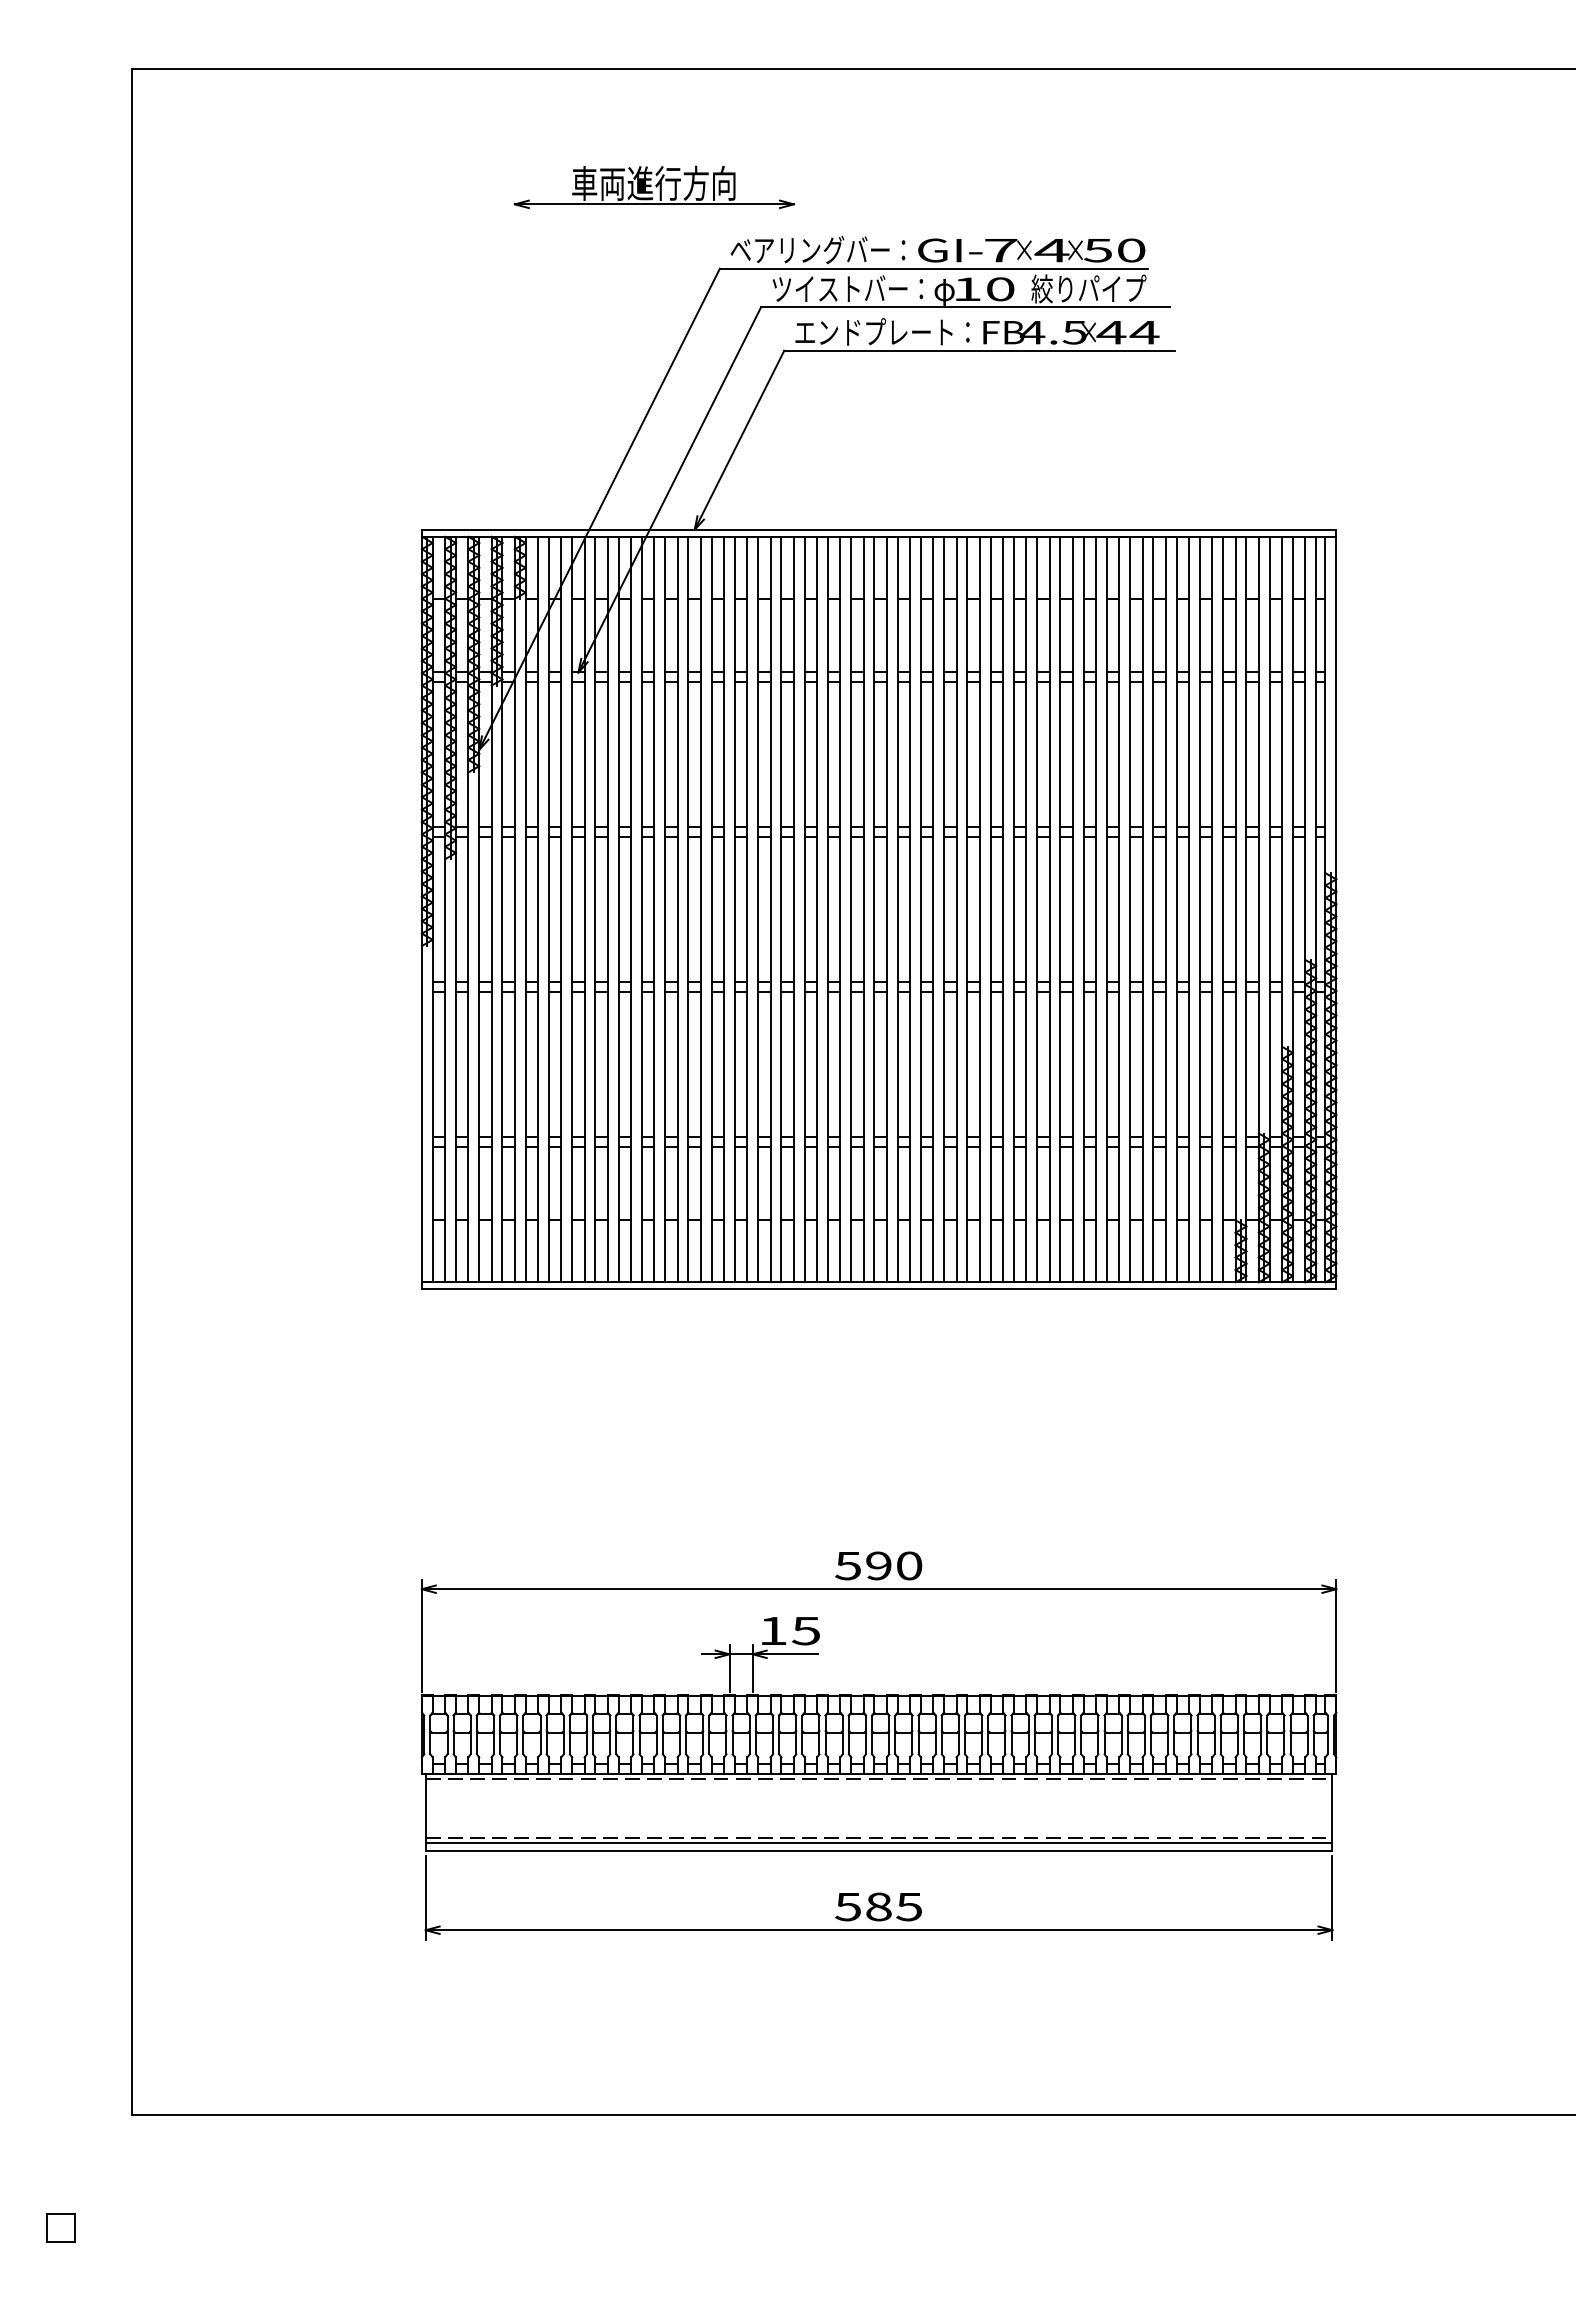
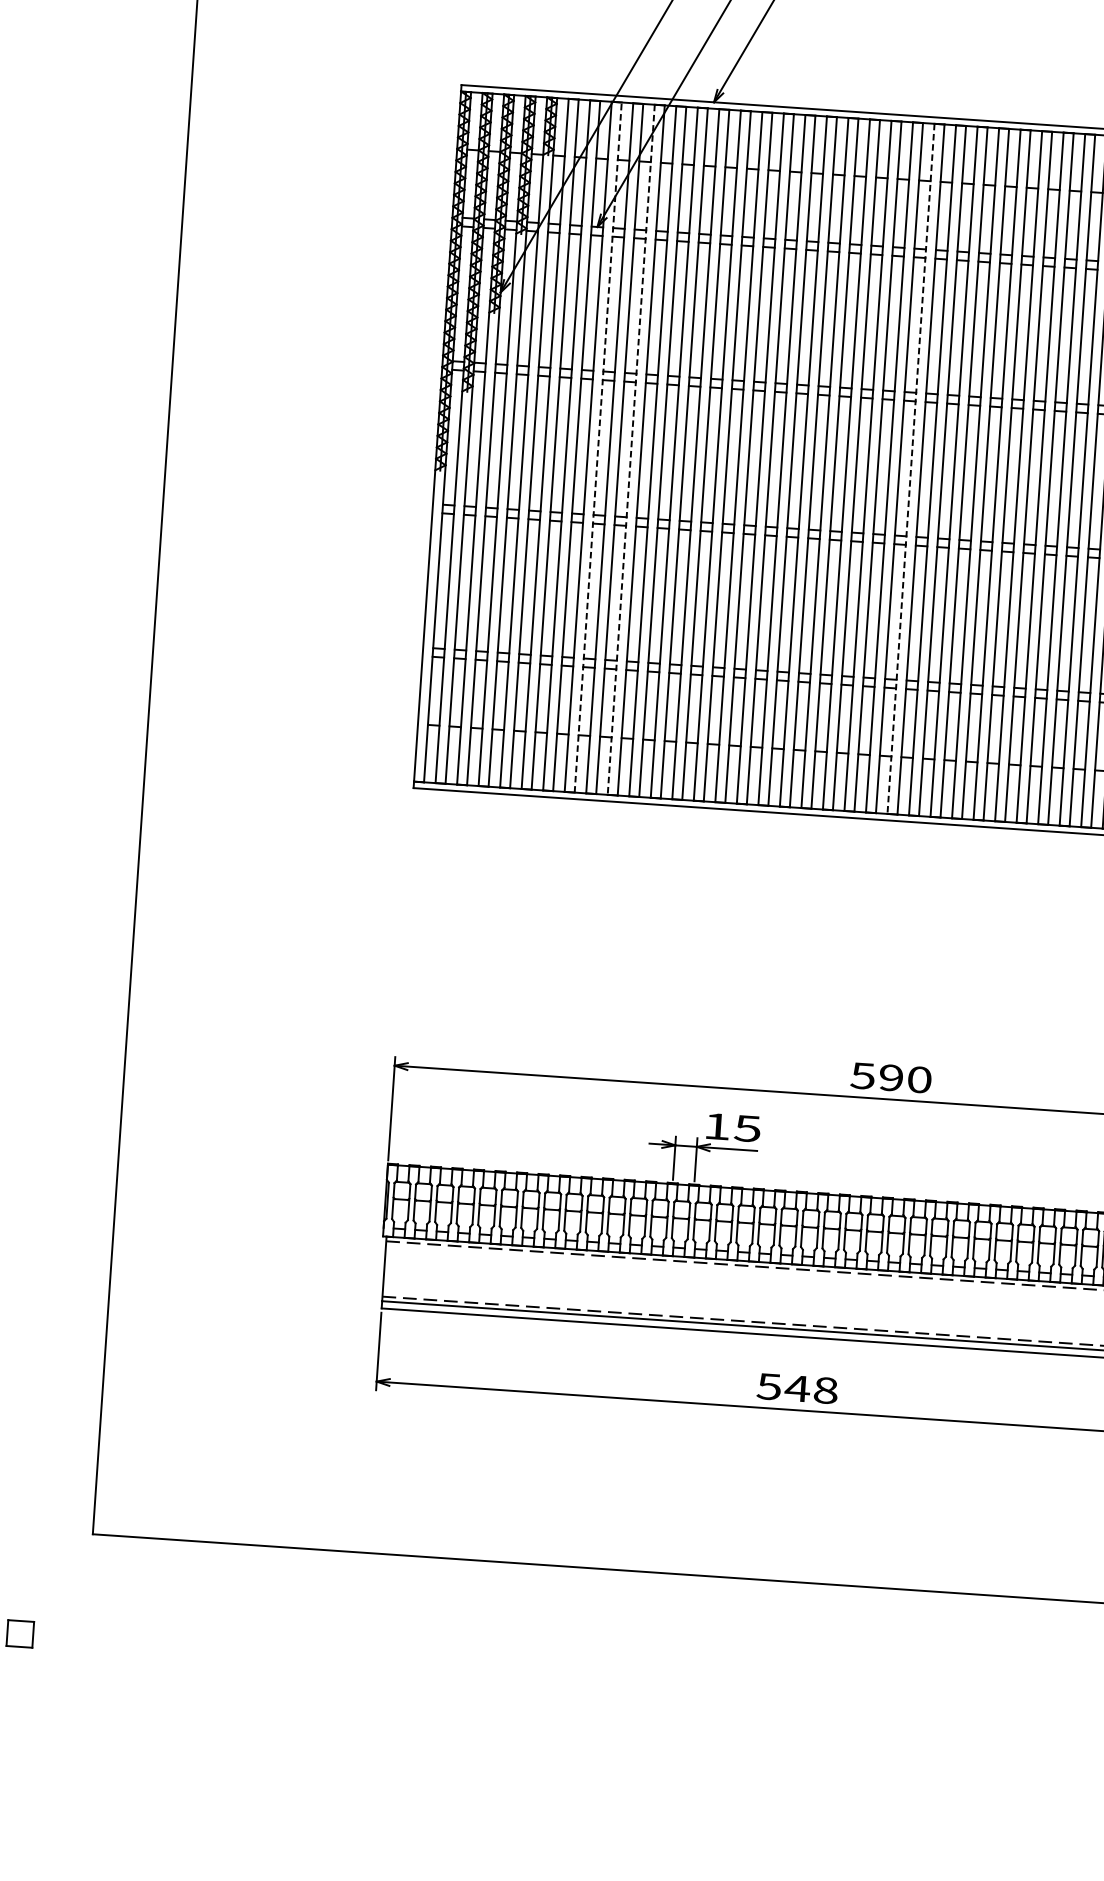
line: (595, 909) -> (598, 447), solid -> dashed
line: (631, 909) -> (631, 449), solid -> dashed
line: (933, 909) -> (911, 468), solid -> dashed
text: (878, 1565) -> (891, 1077), moved
text: (893, 1906) -> (811, 1389), 585 -> 548

